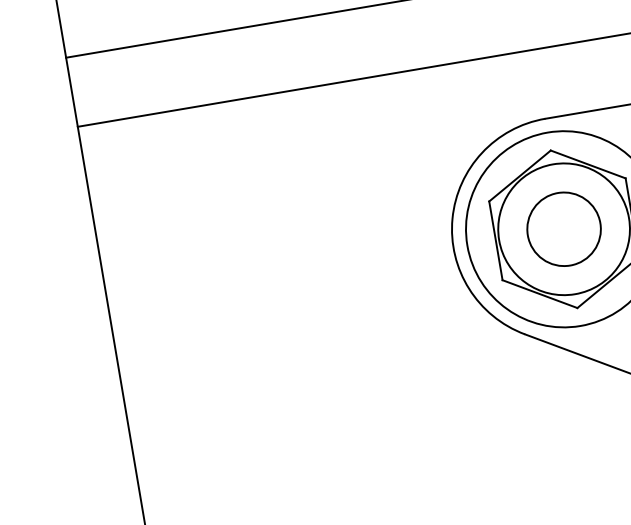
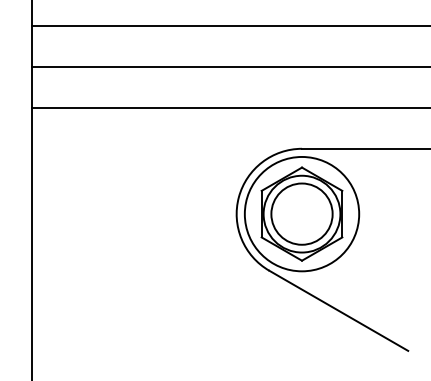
circle: (563, 228) -> (301, 213), size x1.43

